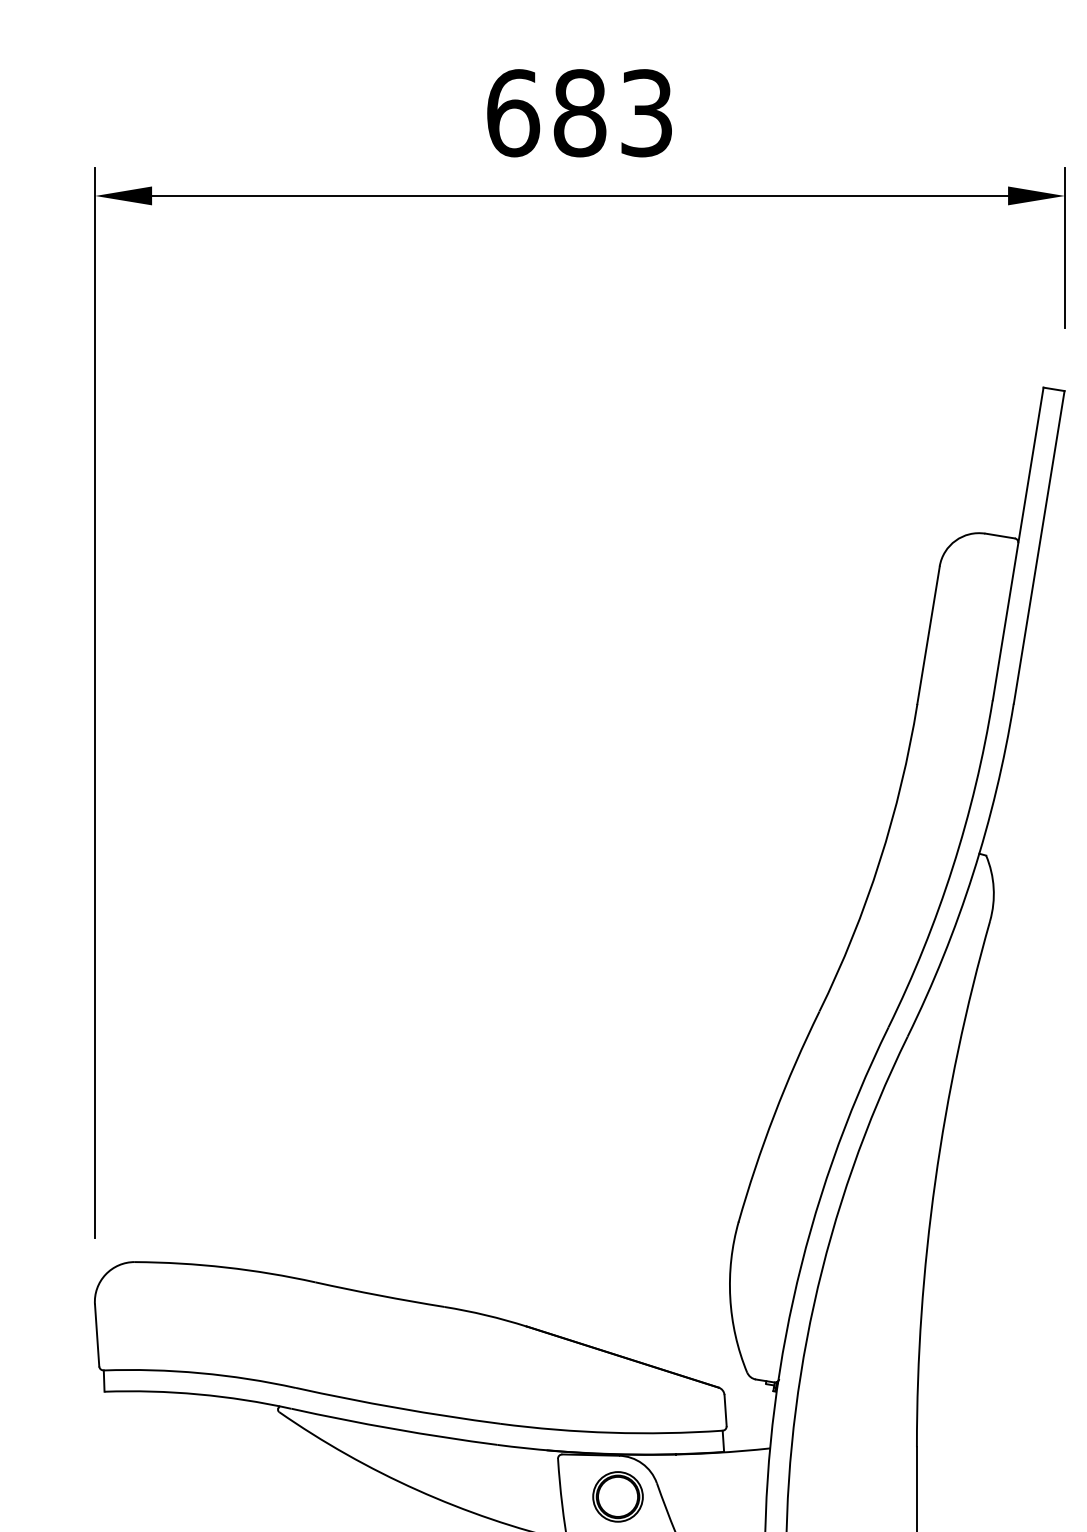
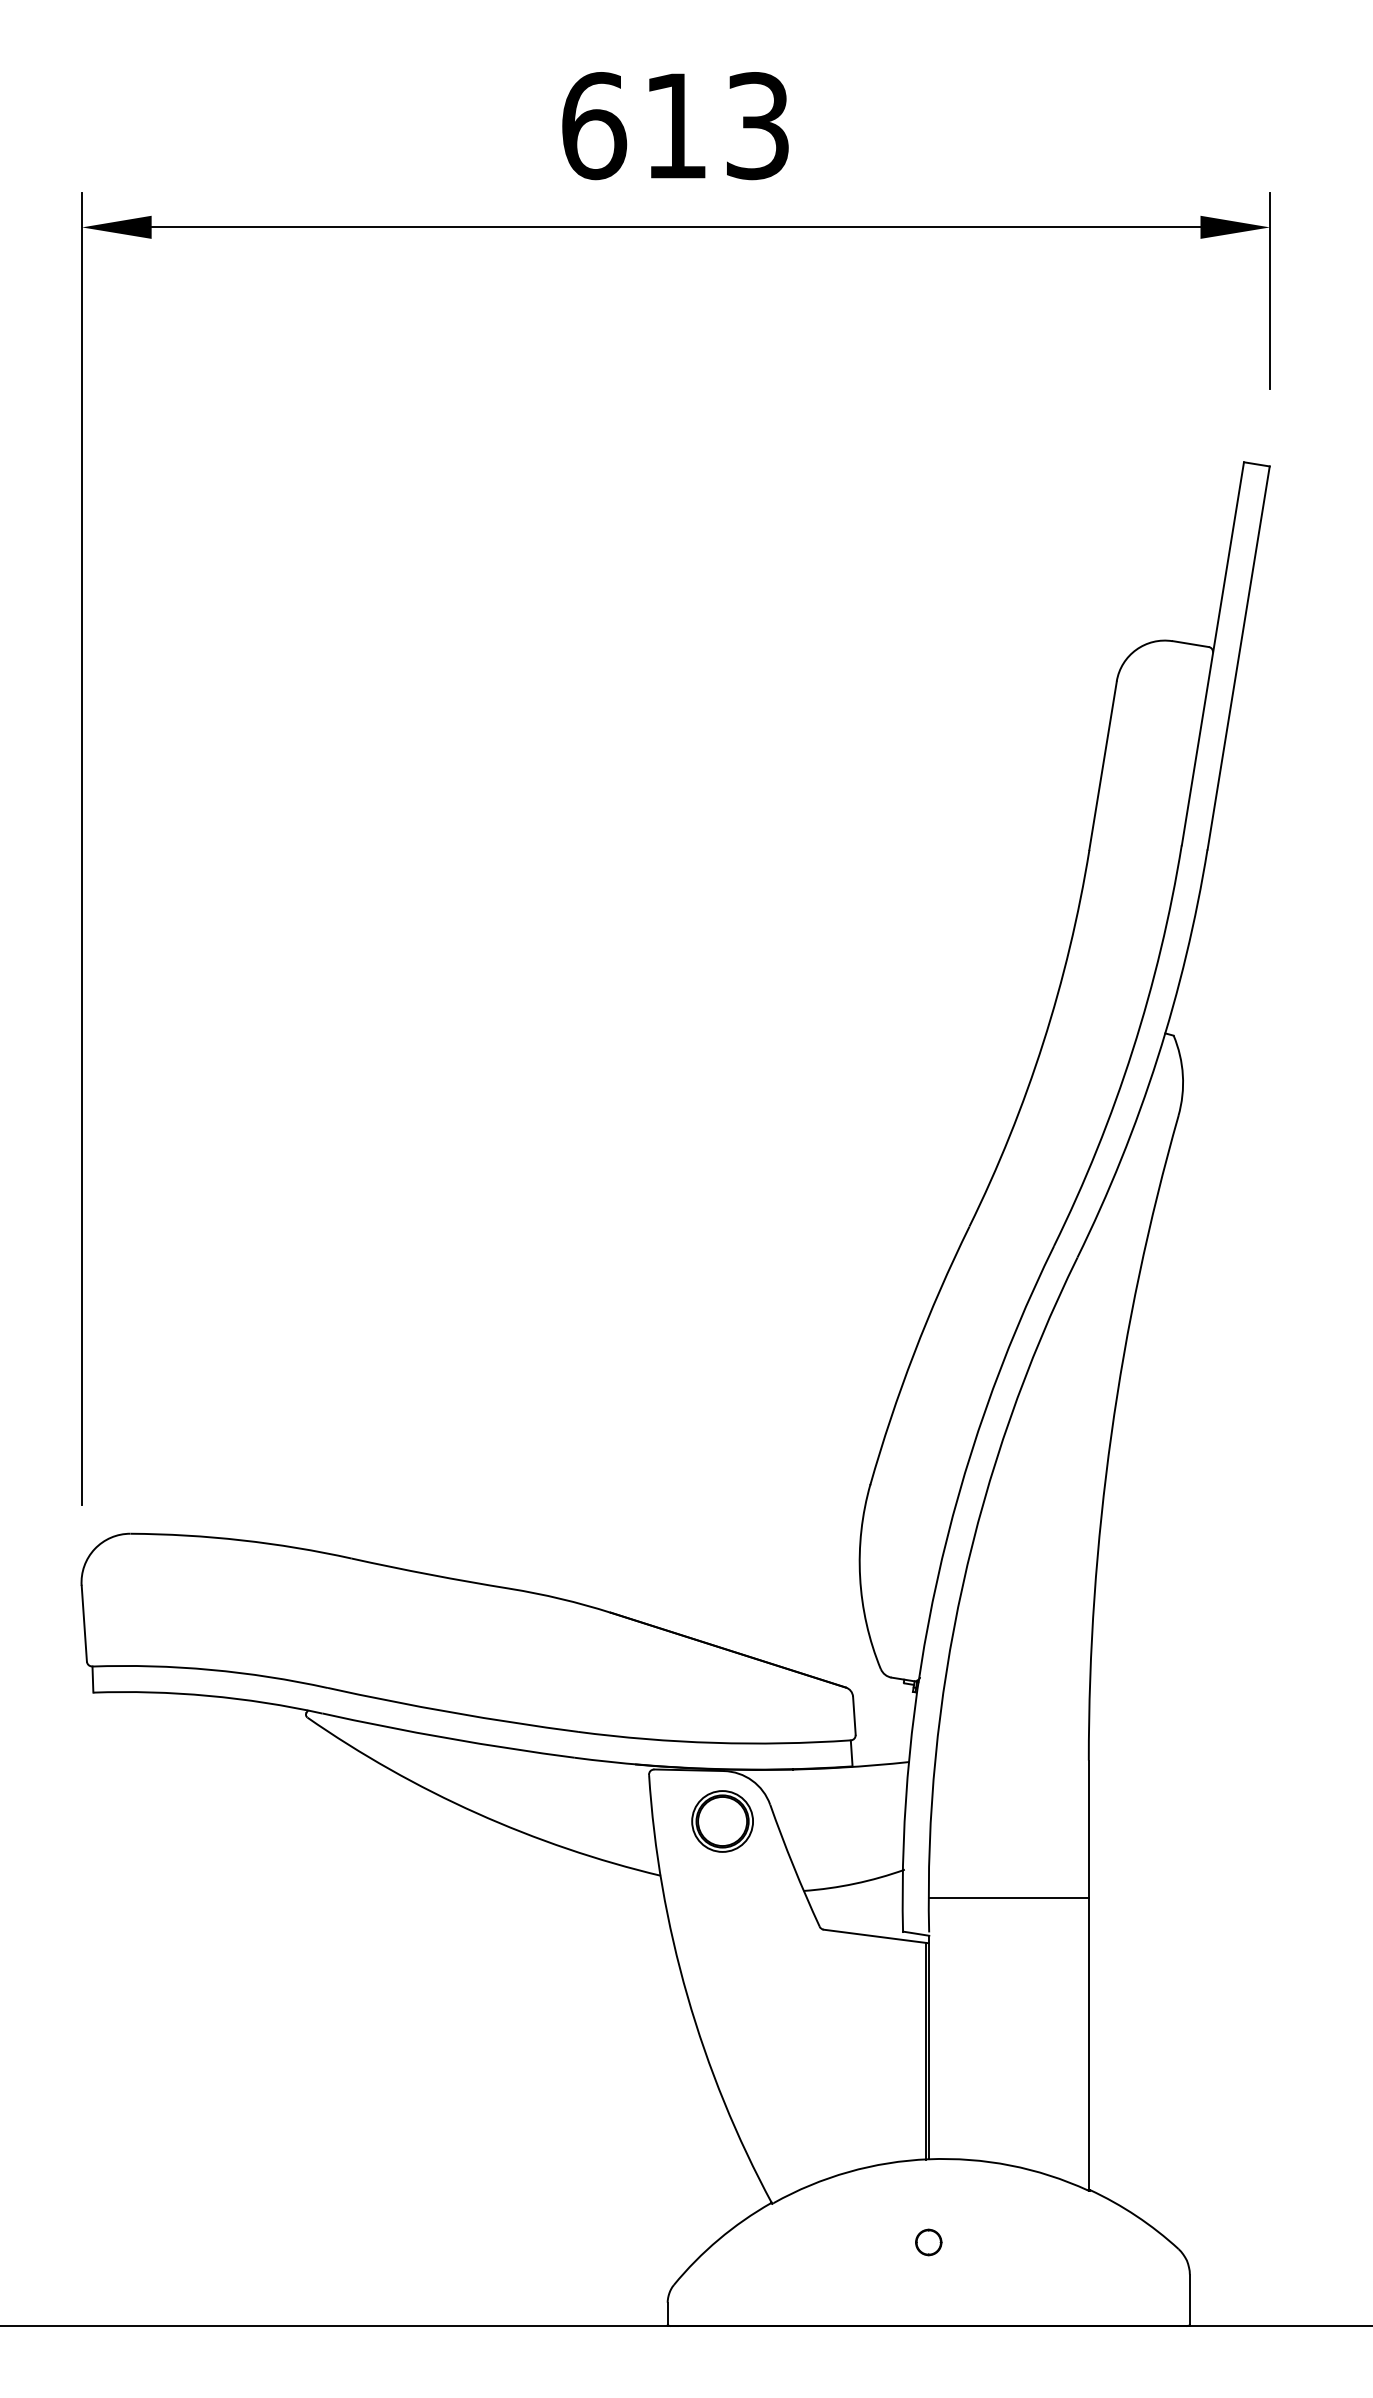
text: (580, 113) -> (676, 126), 683 -> 613

